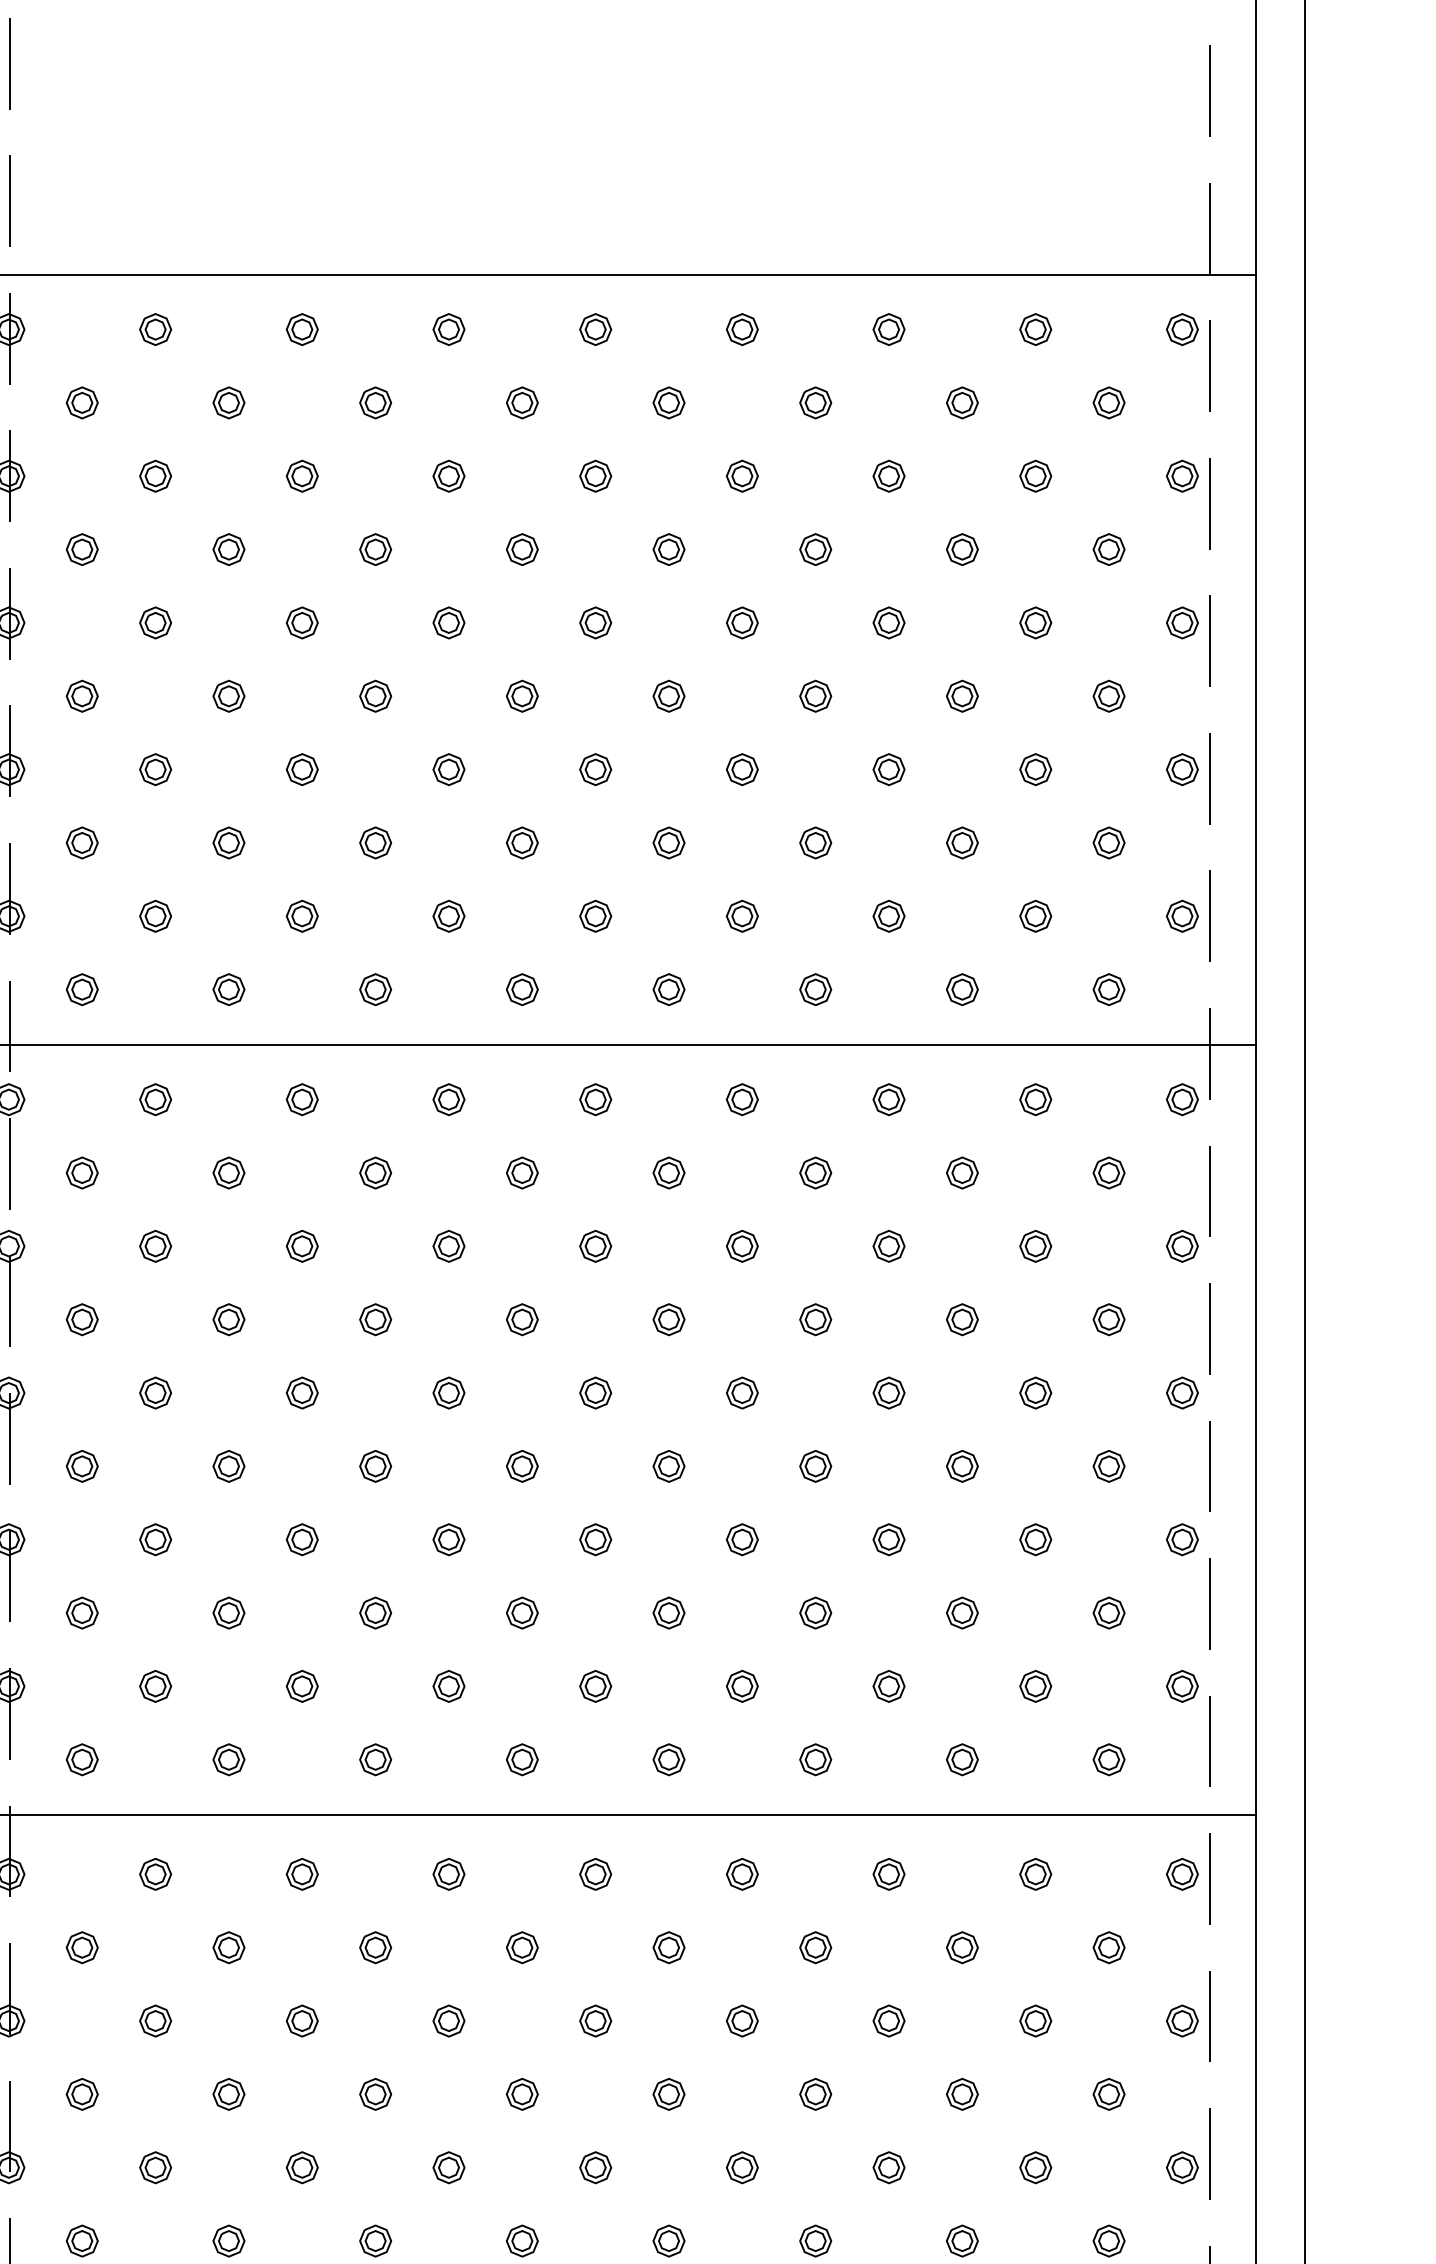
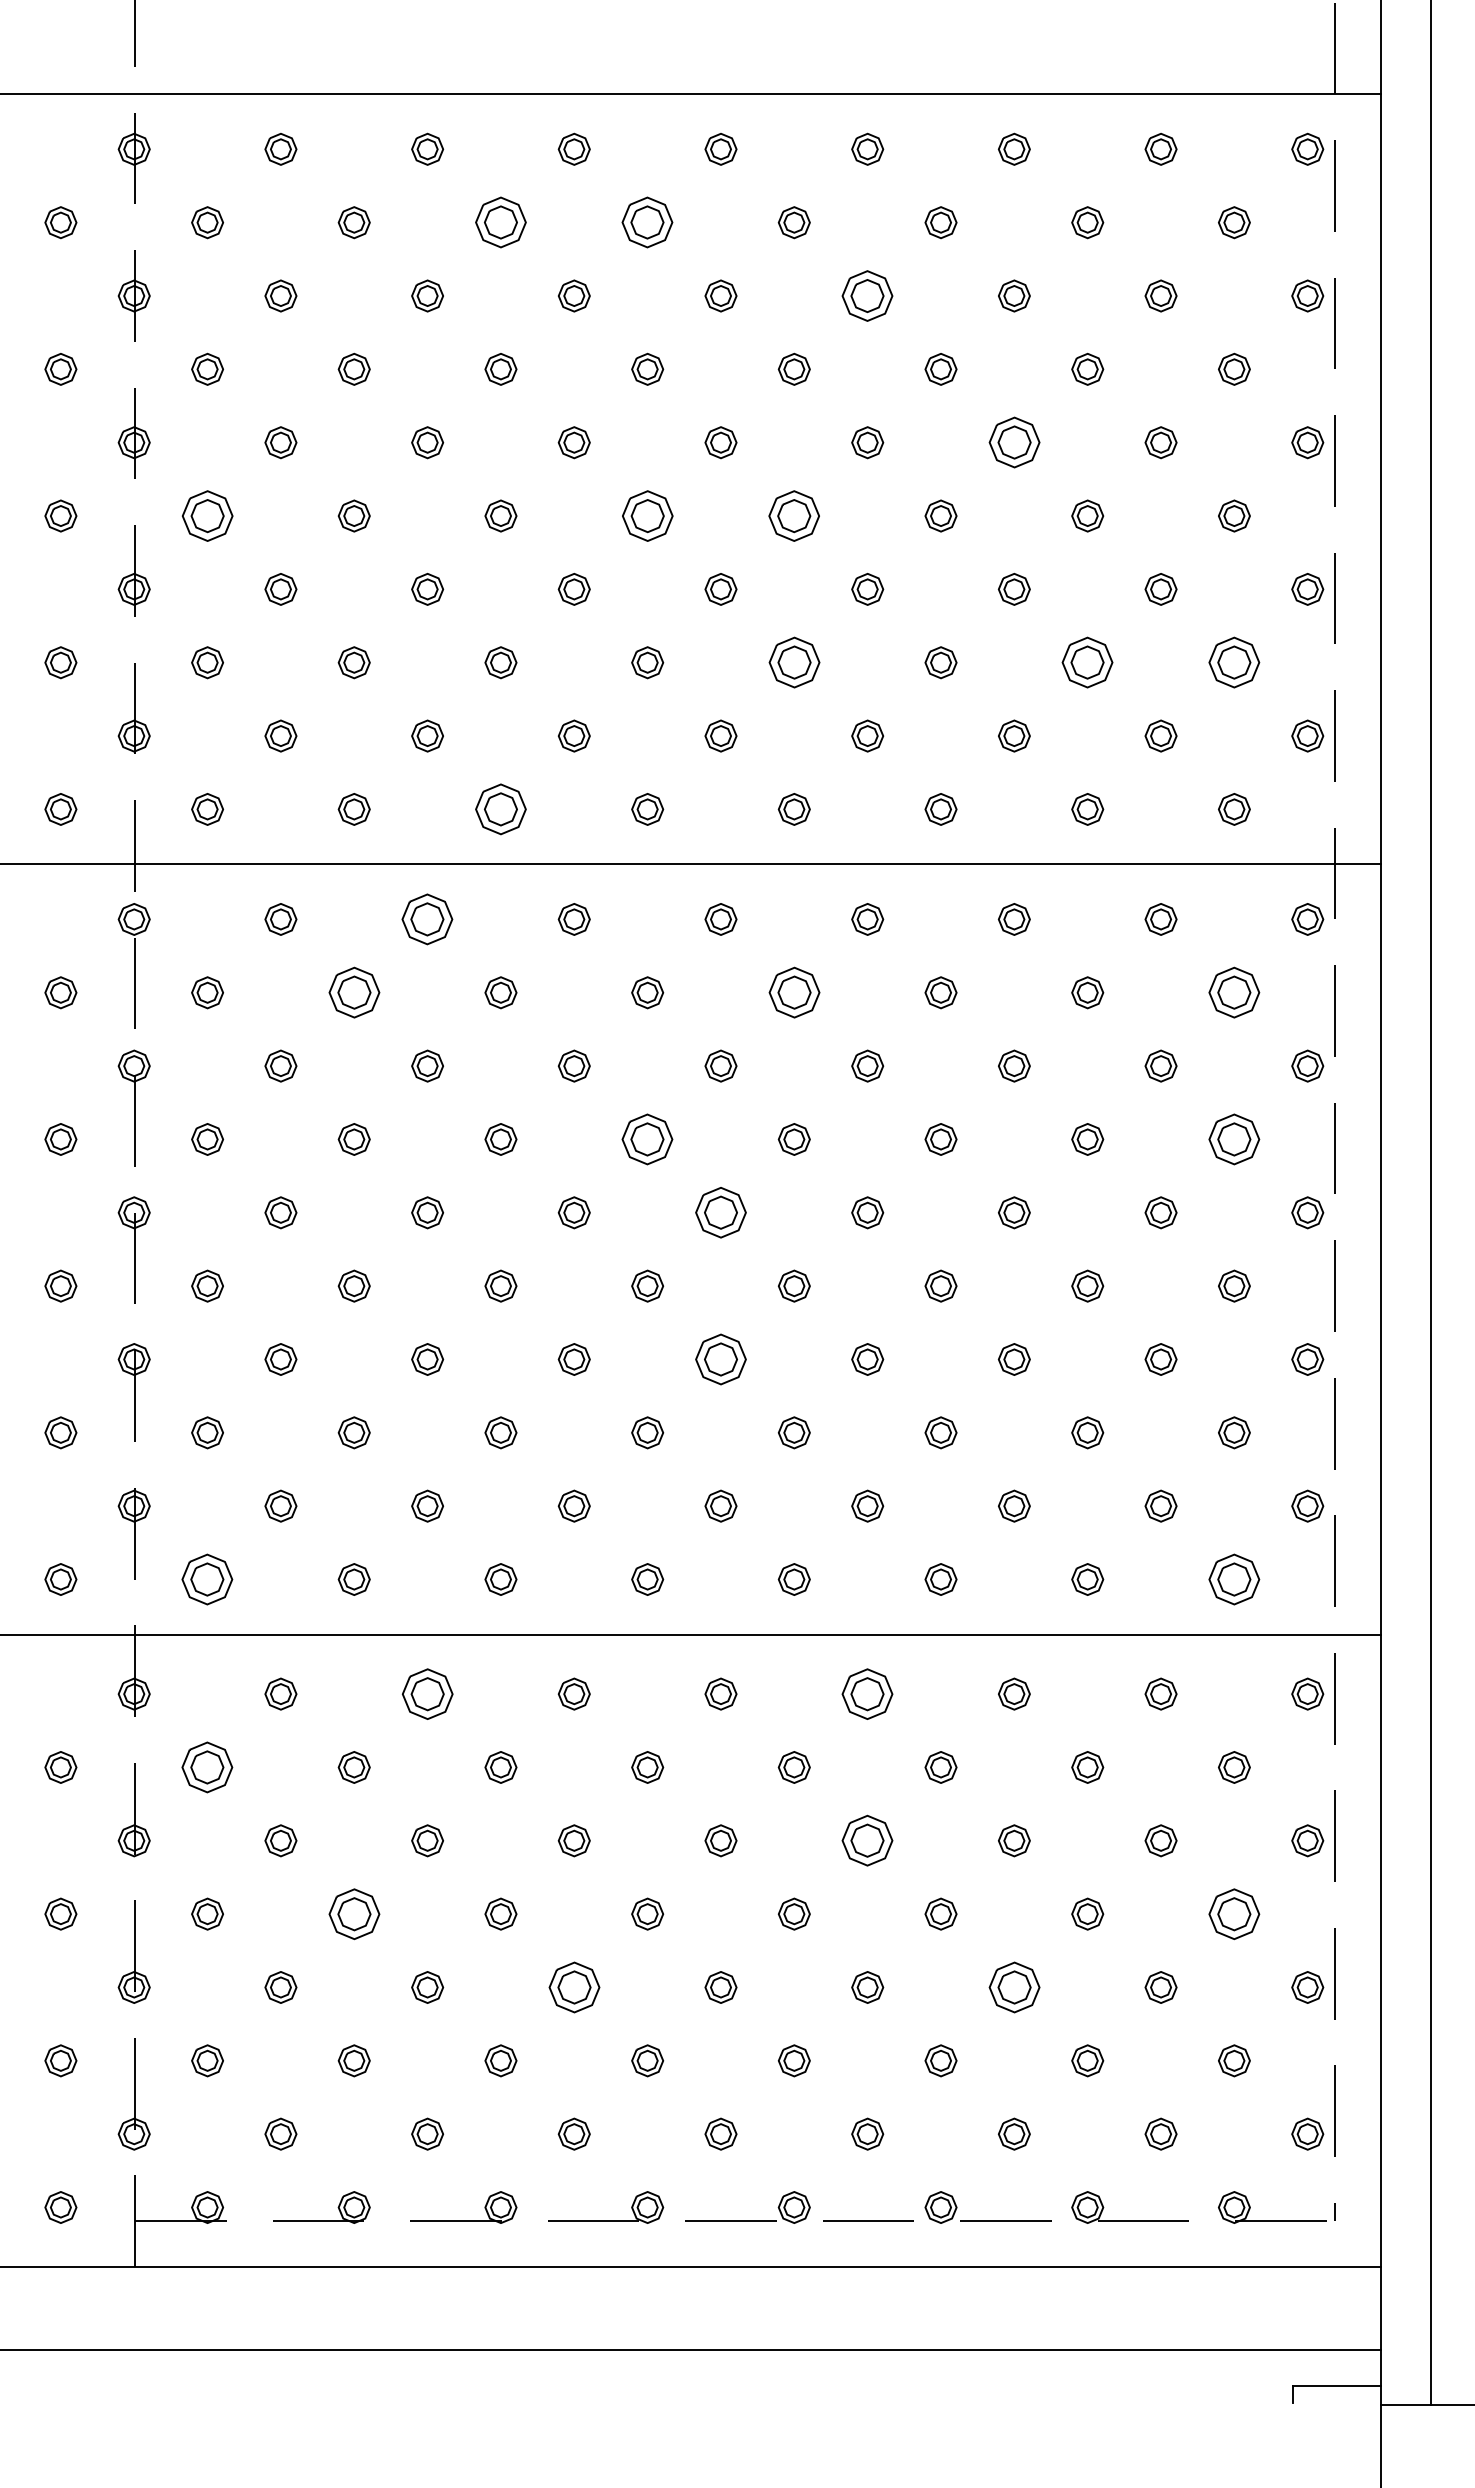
part: (375, 402) -> (500, 222), size x1.6
part: (522, 402) -> (647, 222), size x1.6
part: (742, 475) -> (867, 295), size x1.6
part: (888, 622) -> (1013, 442), size x1.6
part: (82, 695) -> (207, 515), size x1.6
part: (522, 695) -> (647, 515), size x1.6
part: (669, 695) -> (794, 515), size x1.6
part: (668, 842) -> (793, 662), size x1.6
part: (962, 842) -> (1087, 662), size x1.6
part: (1109, 842) -> (1234, 662), size x1.6
part: (375, 989) -> (500, 809), size x1.6
part: (302, 1099) -> (427, 919), size x1.6
part: (228, 1172) -> (353, 992), size x1.6
part: (668, 1172) -> (793, 992), size x1.6
part: (1109, 1172) -> (1234, 992), size x1.6
part: (522, 1319) -> (647, 1139), size x1.6
part: (1109, 1319) -> (1234, 1139), size x1.6
part: (595, 1392) -> (720, 1212), size x1.6
part: (595, 1539) -> (720, 1359), size x1.6
part: (82, 1759) -> (207, 1579), size x1.6
part: (1109, 1759) -> (1234, 1579), size x1.6
part: (302, 1873) -> (427, 1693), size x1.6
part: (742, 1873) -> (867, 1693), size x1.6
part: (82, 1947) -> (207, 1767), size x1.6
part: (742, 2020) -> (867, 1840), size x1.6
part: (228, 2093) -> (353, 1913), size x1.6
part: (1109, 2093) -> (1234, 1913), size x1.6
part: (448, 2167) -> (573, 1987), size x1.6
part: (888, 2167) -> (1013, 1987), size x1.6

